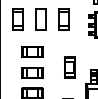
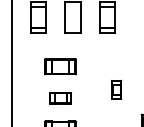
part: (69, 67) -> (116, 89), size x0.6
part: (32, 72) -> (60, 97), size x0.7

